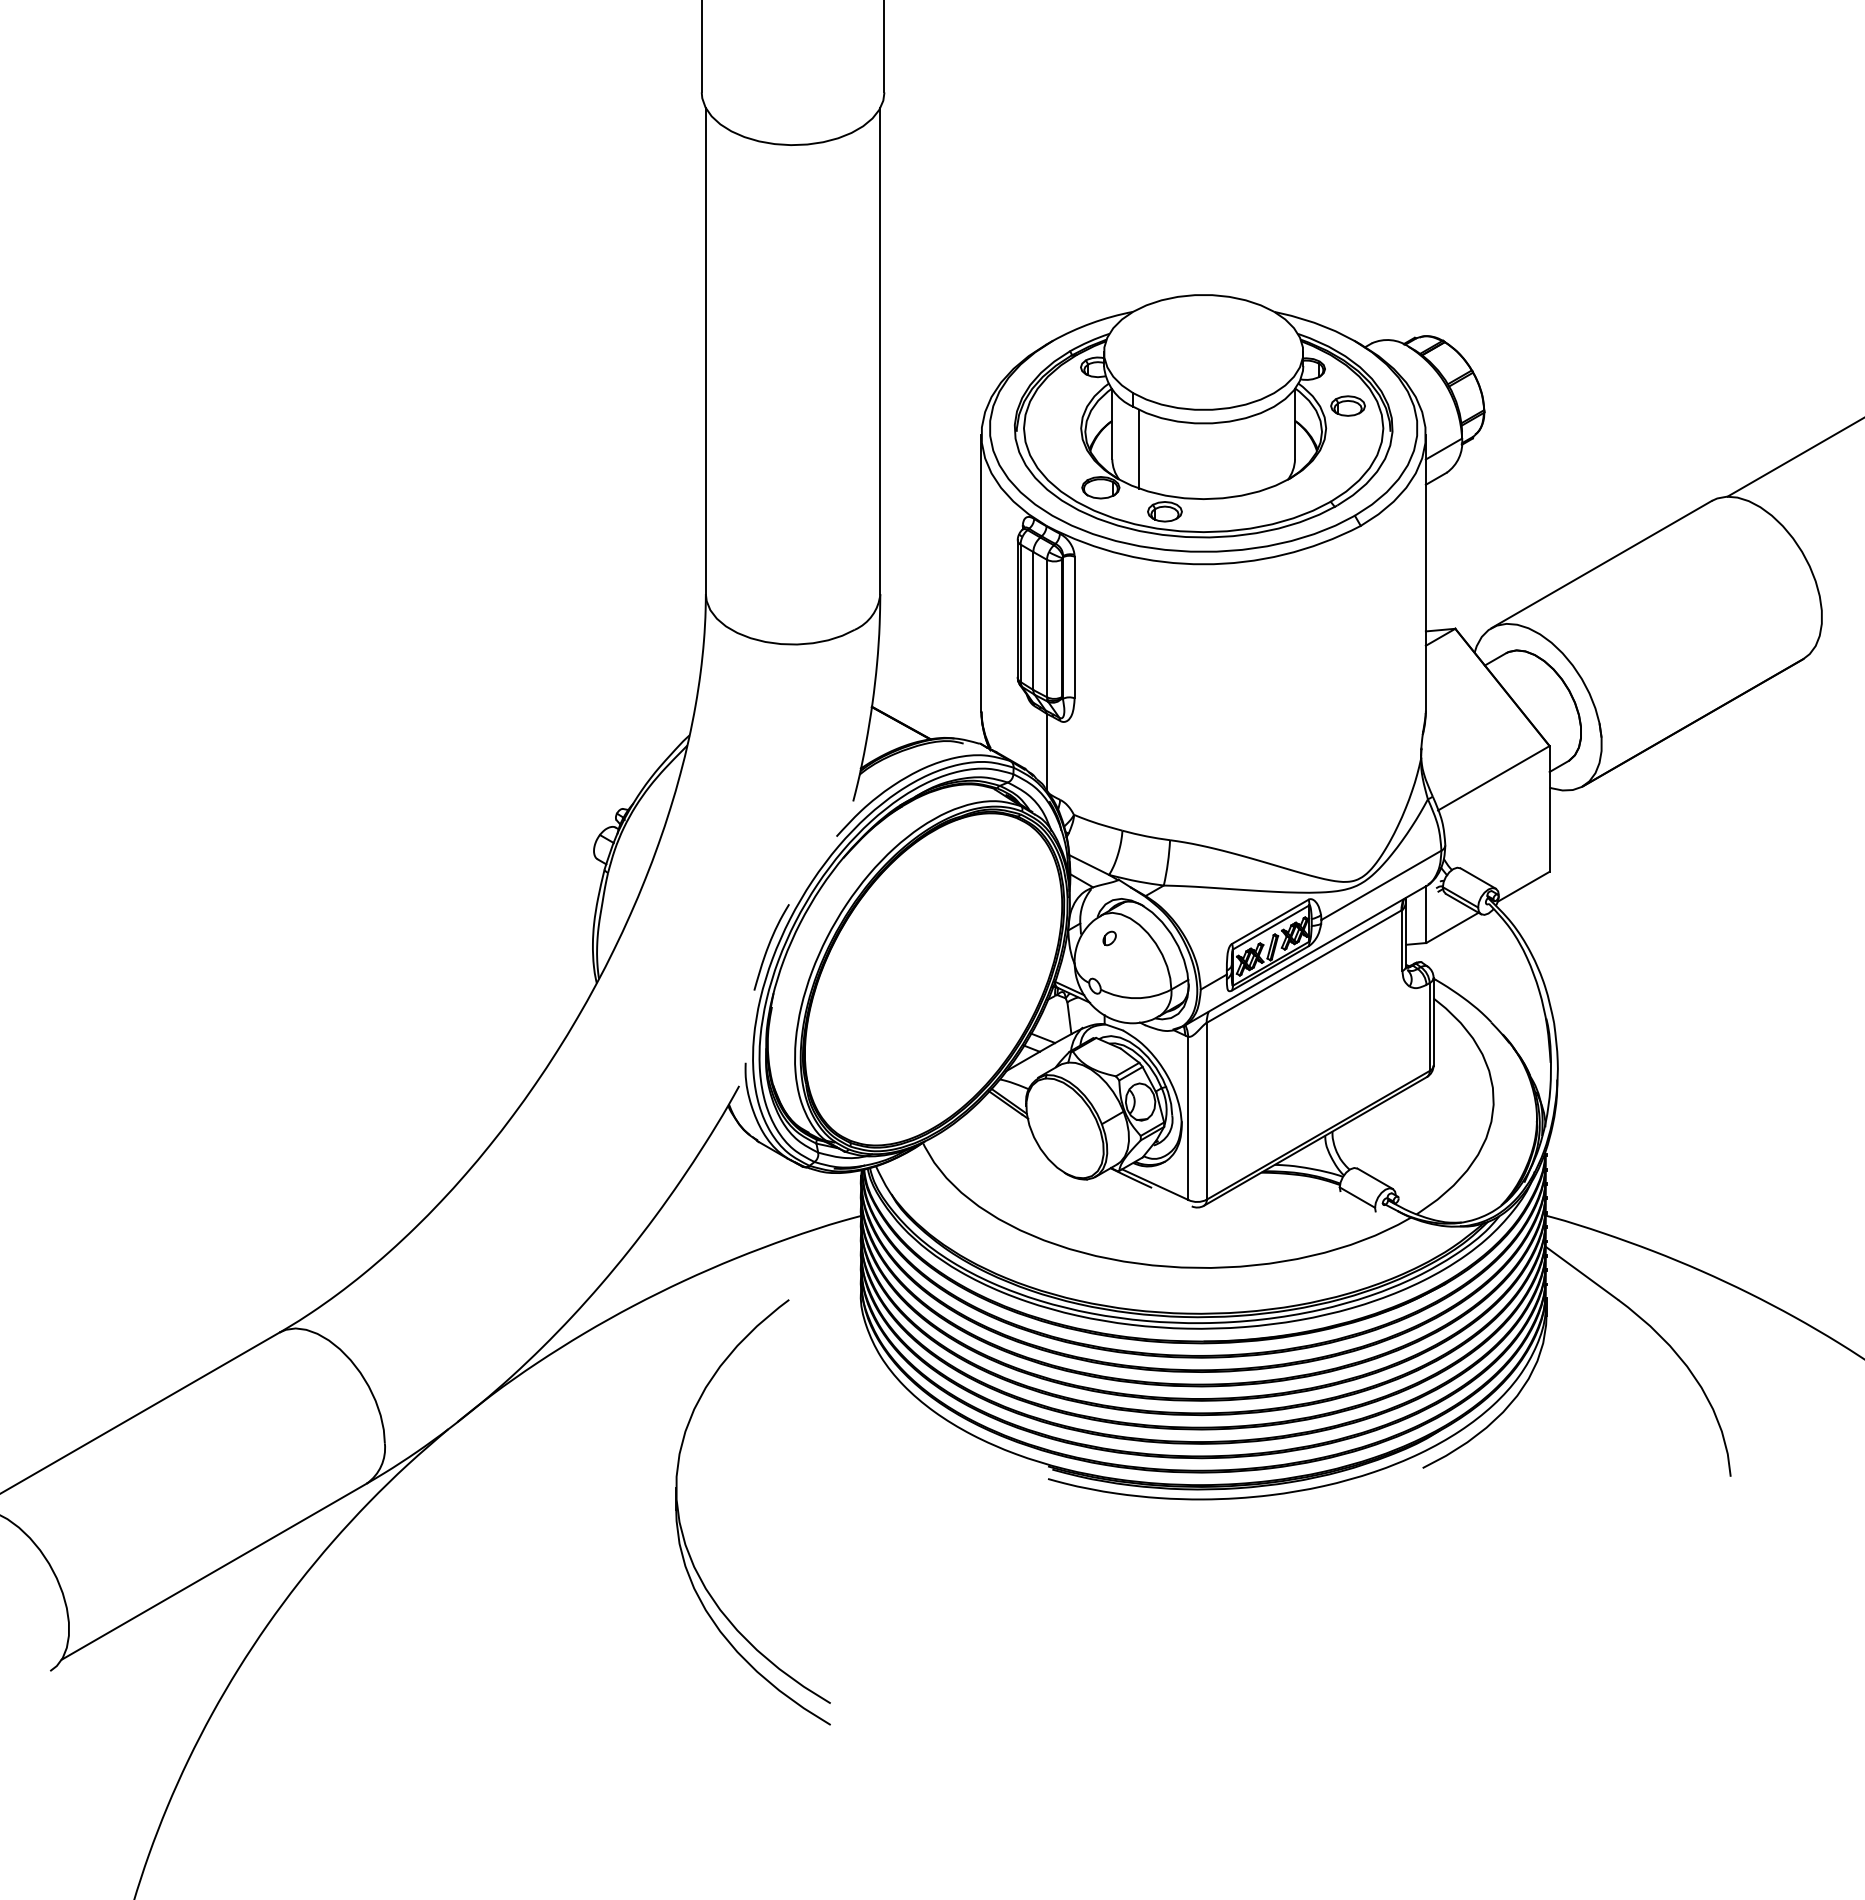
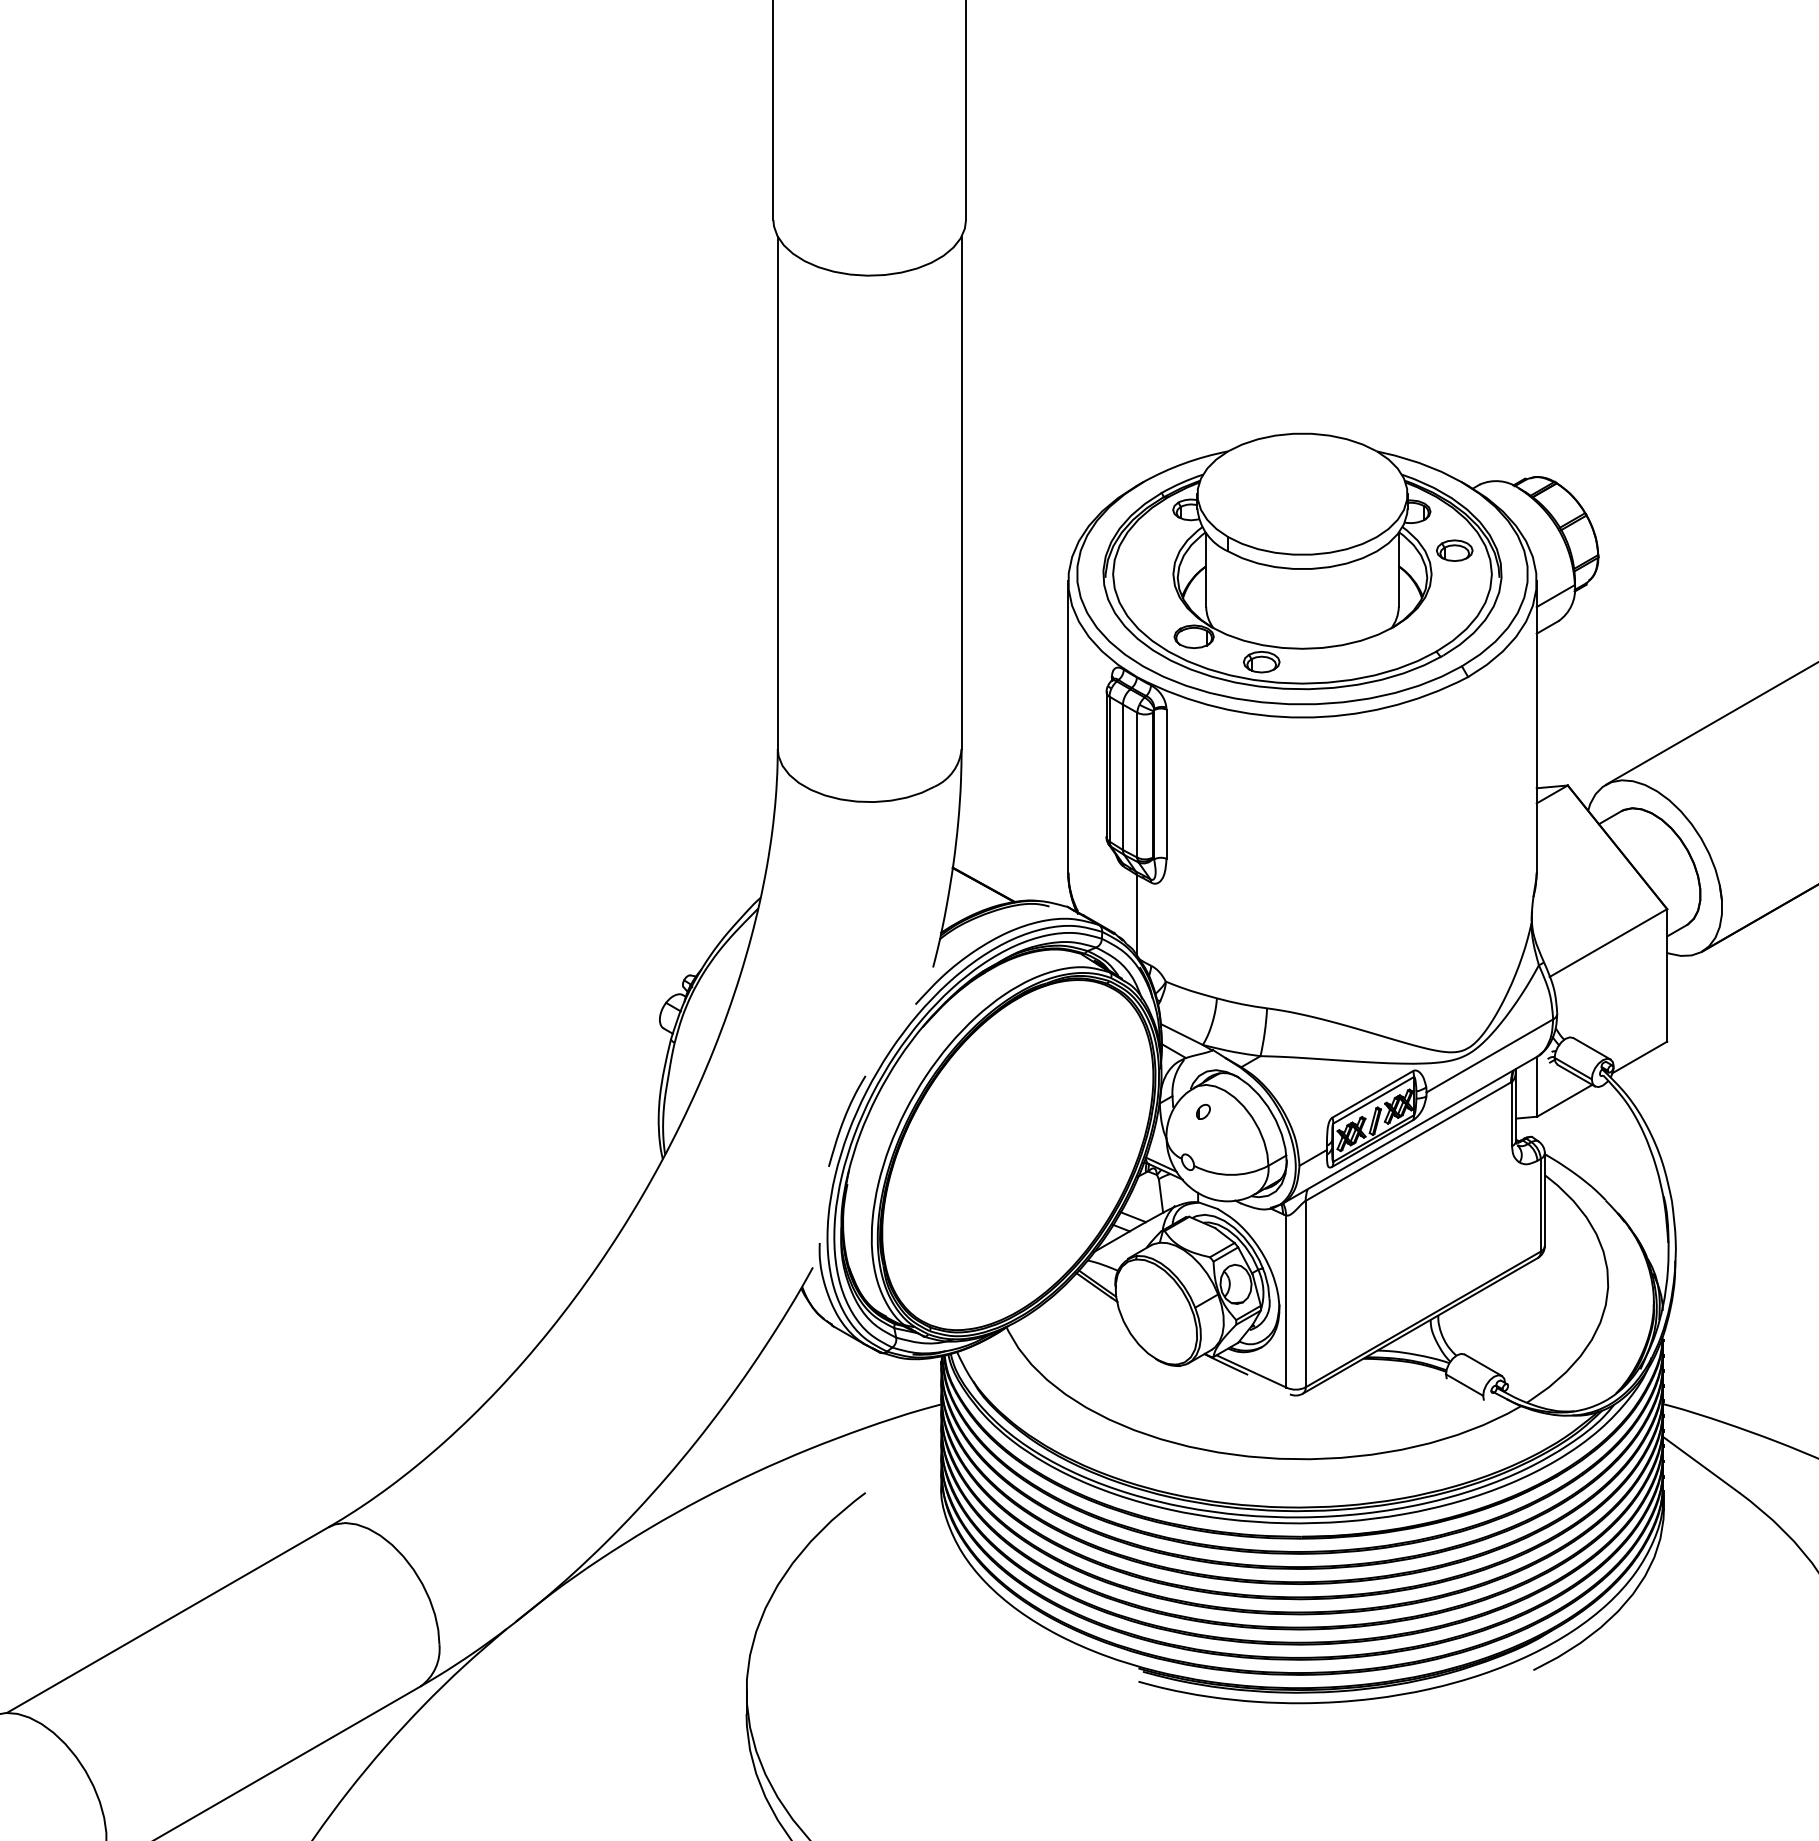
line: (1139, 448) -> (1234, 595), removed

